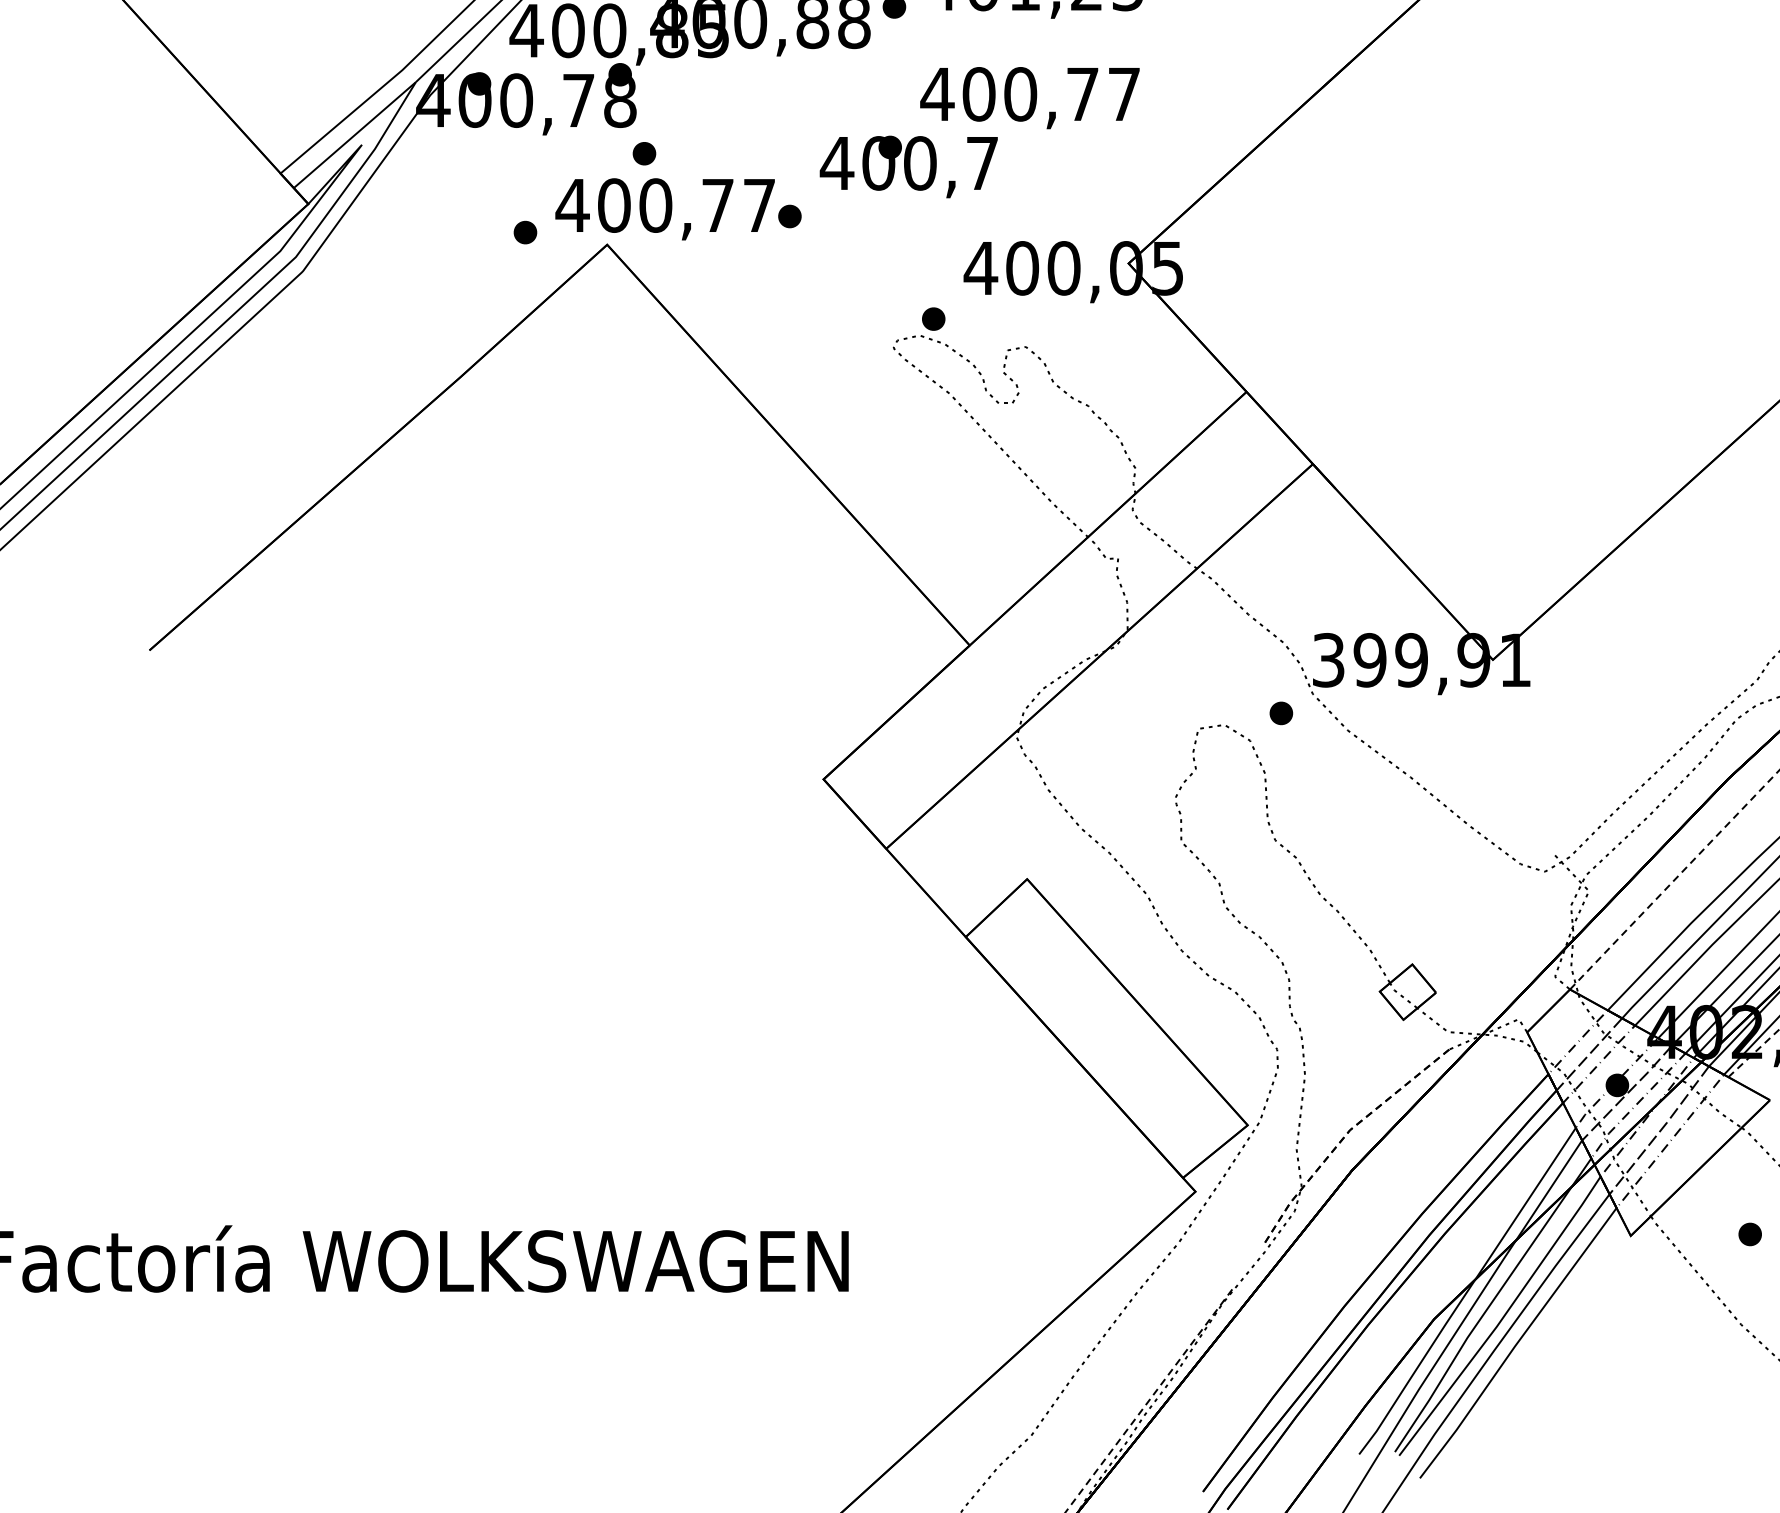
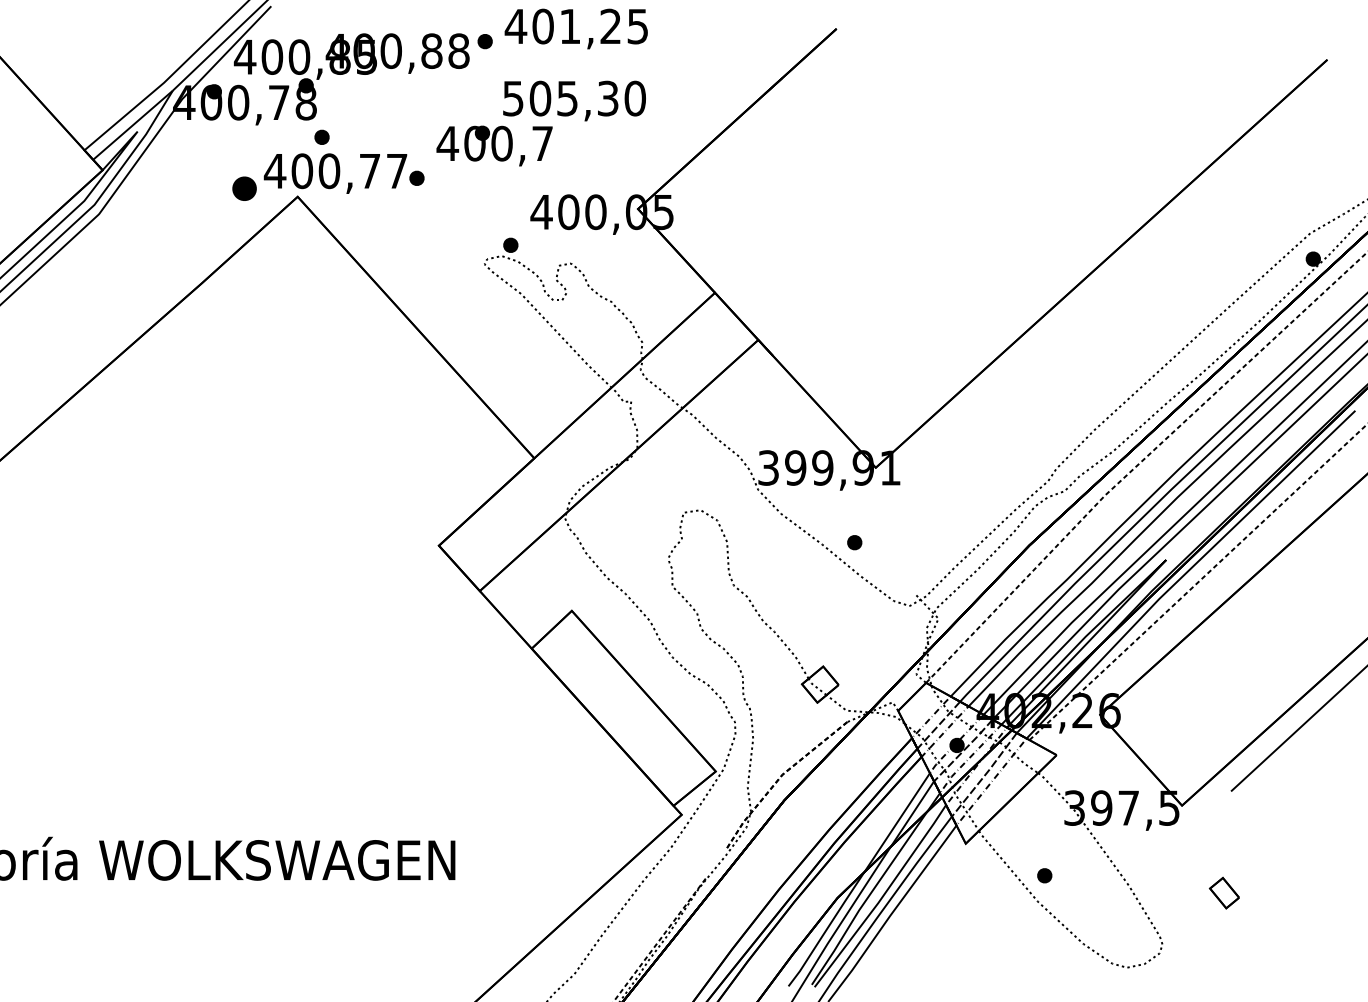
text: (1029, 94) -> (573, 98), 400,77 -> 505,30
part: (524, 232) -> (243, 188), size x1.6
part: (1280, 713) -> (854, 542), moved
part: (1749, 1234) -> (1044, 875), moved

